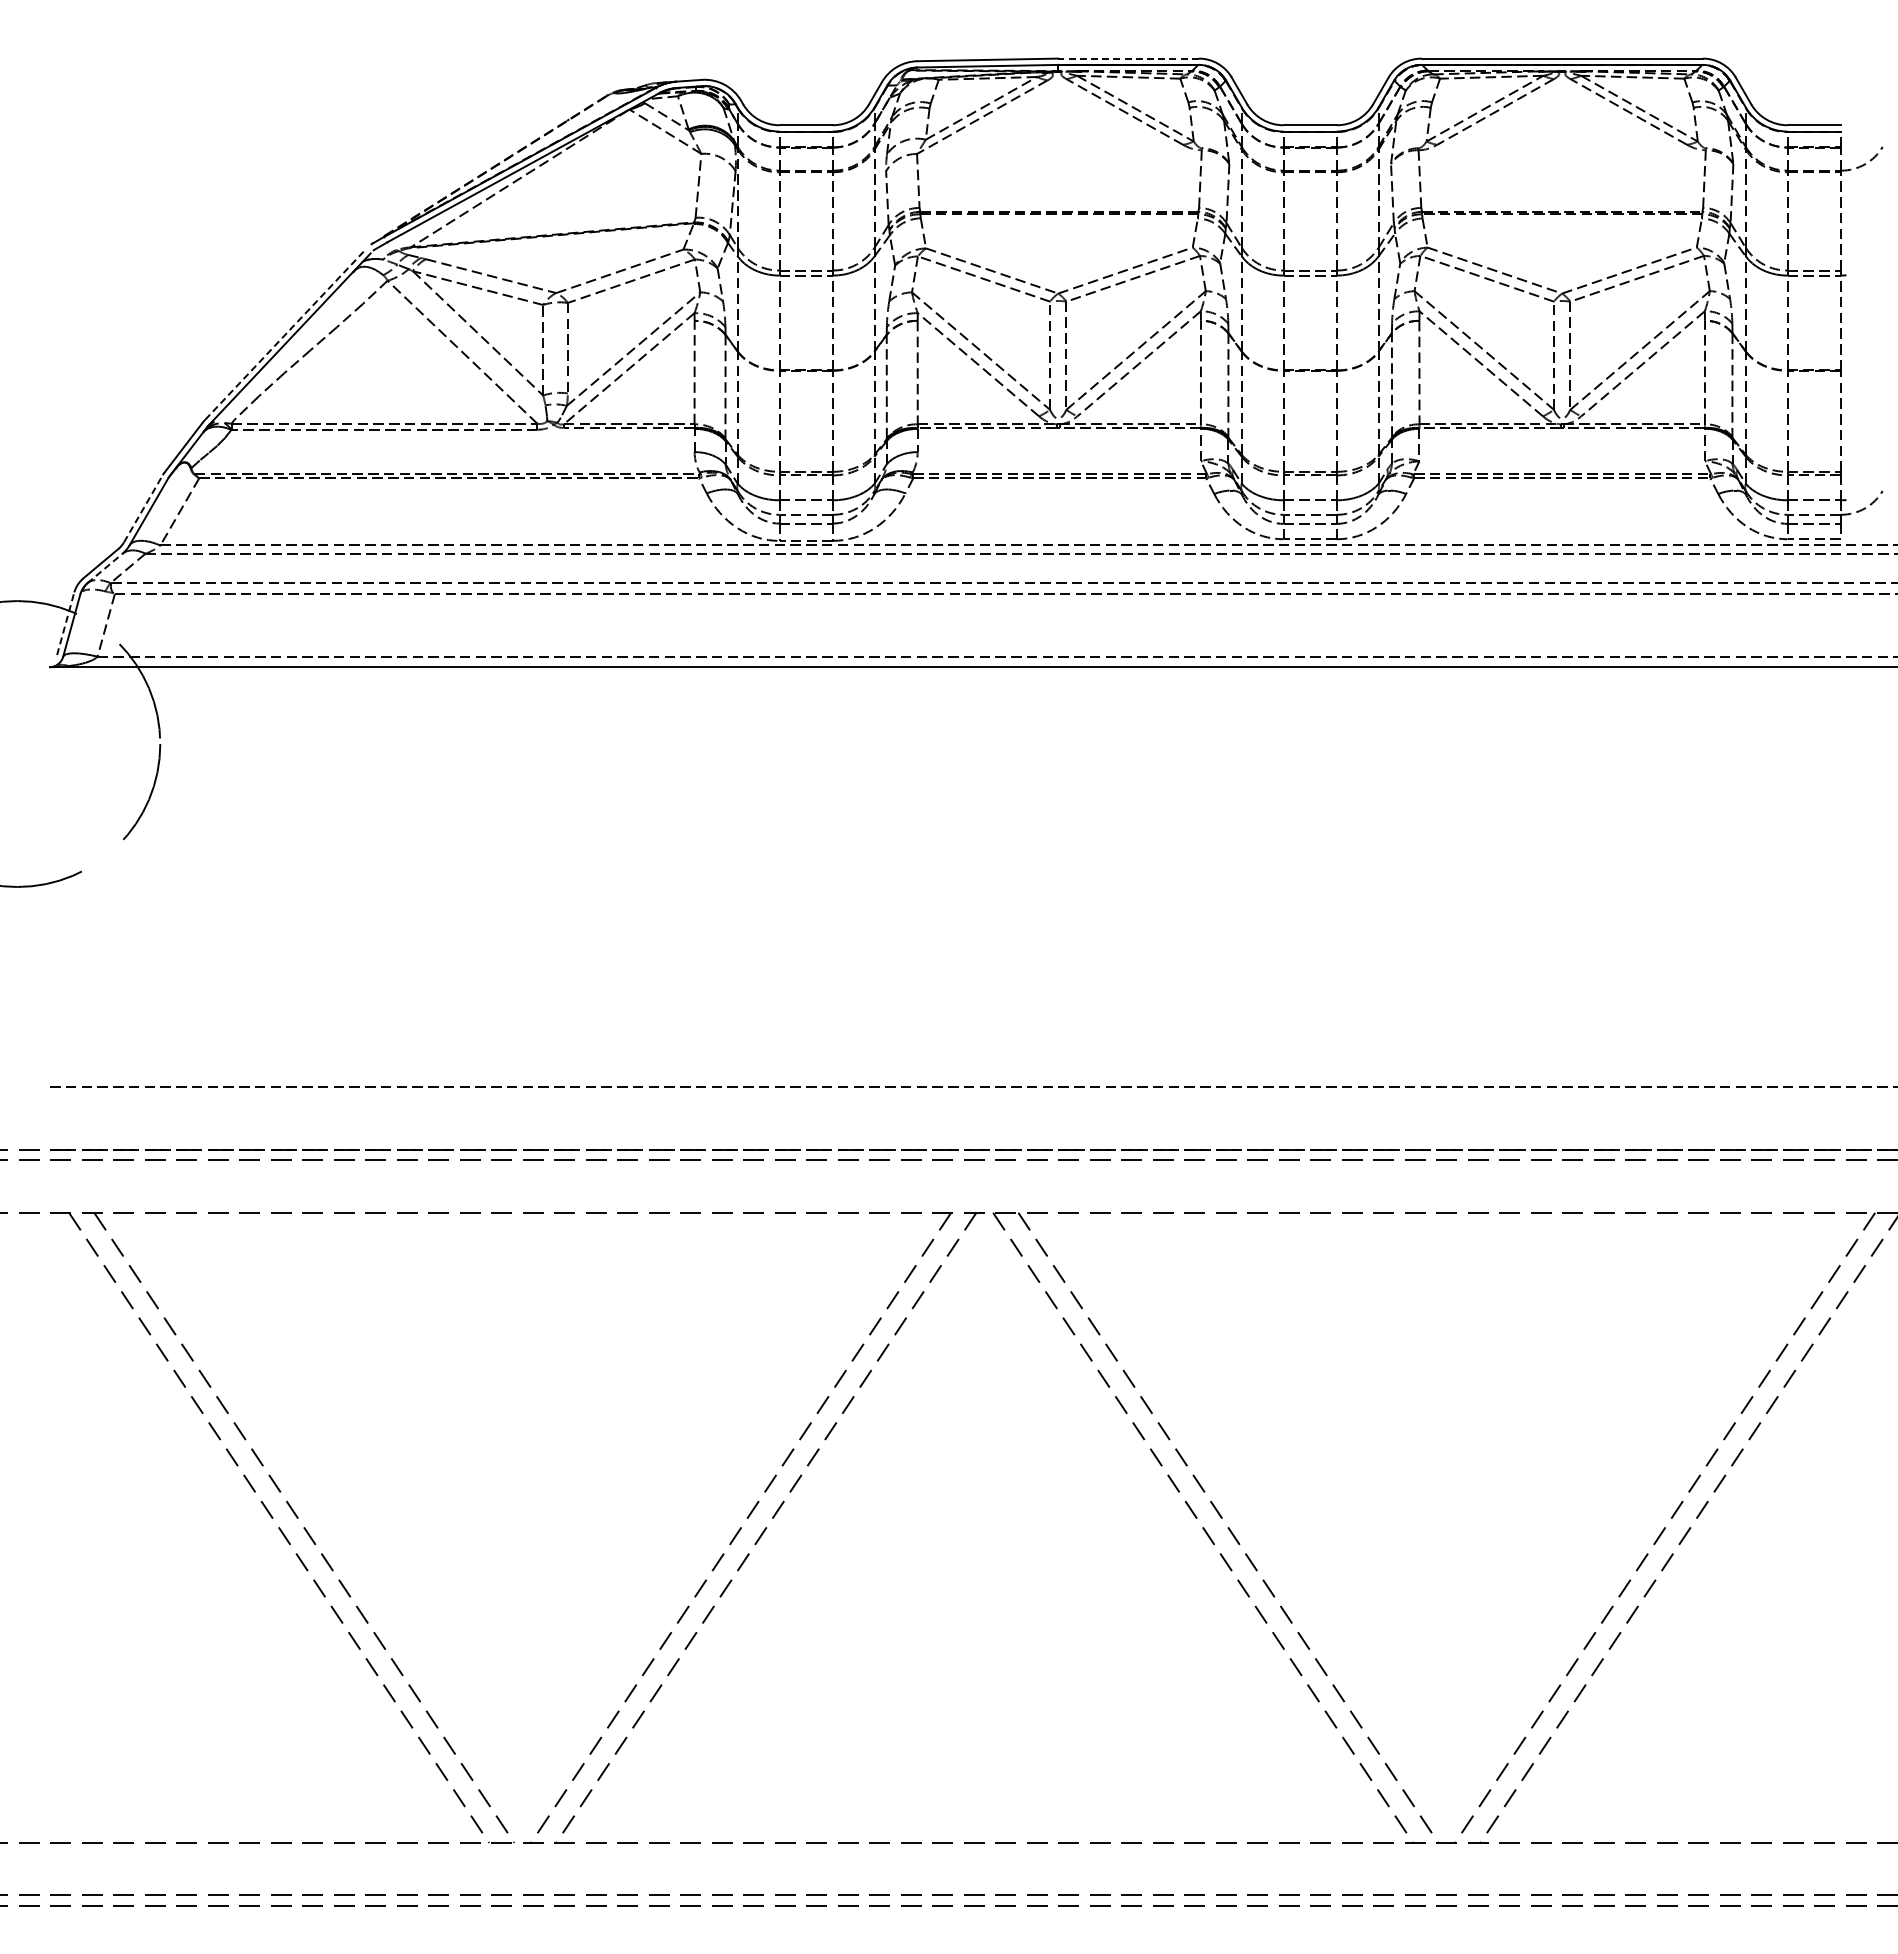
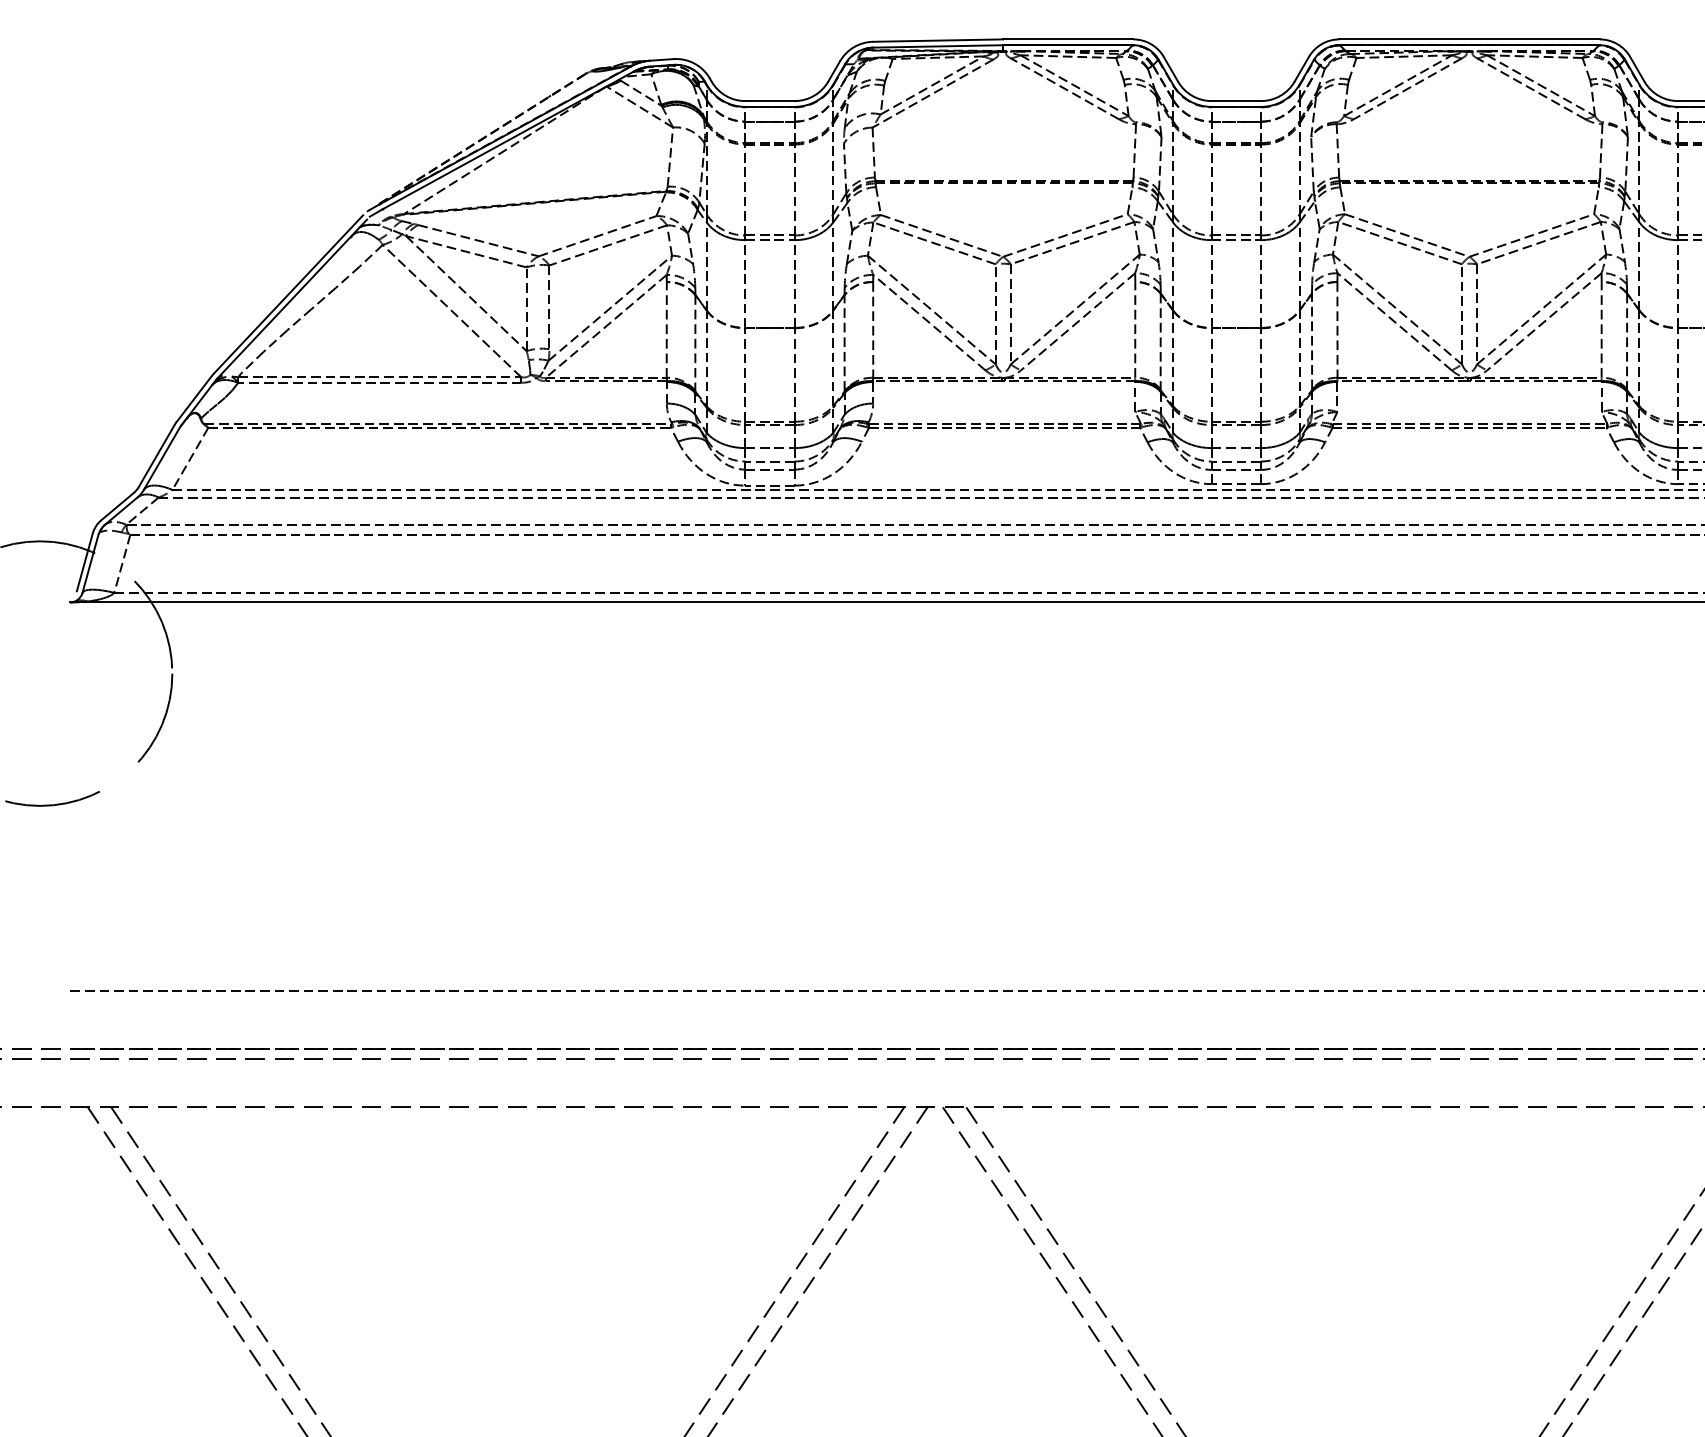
line: (1128, 58) -> (1068, 39), dashed -> solid
line: (285, 334) -> (288, 294), dashed -> solid
line: (143, 508) -> (156, 455), dashed -> solid
line: (105, 568) -> (121, 511), dashed -> solid
line: (65, 623) -> (84, 562), dashed -> solid

